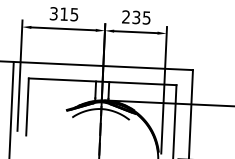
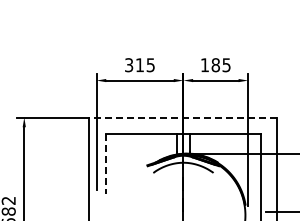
text: (130, 17) -> (209, 65), 235 -> 185
line: (102, 65) -> (182, 117), solid -> dashed
line: (27, 107) -> (105, 164), solid -> dashed

